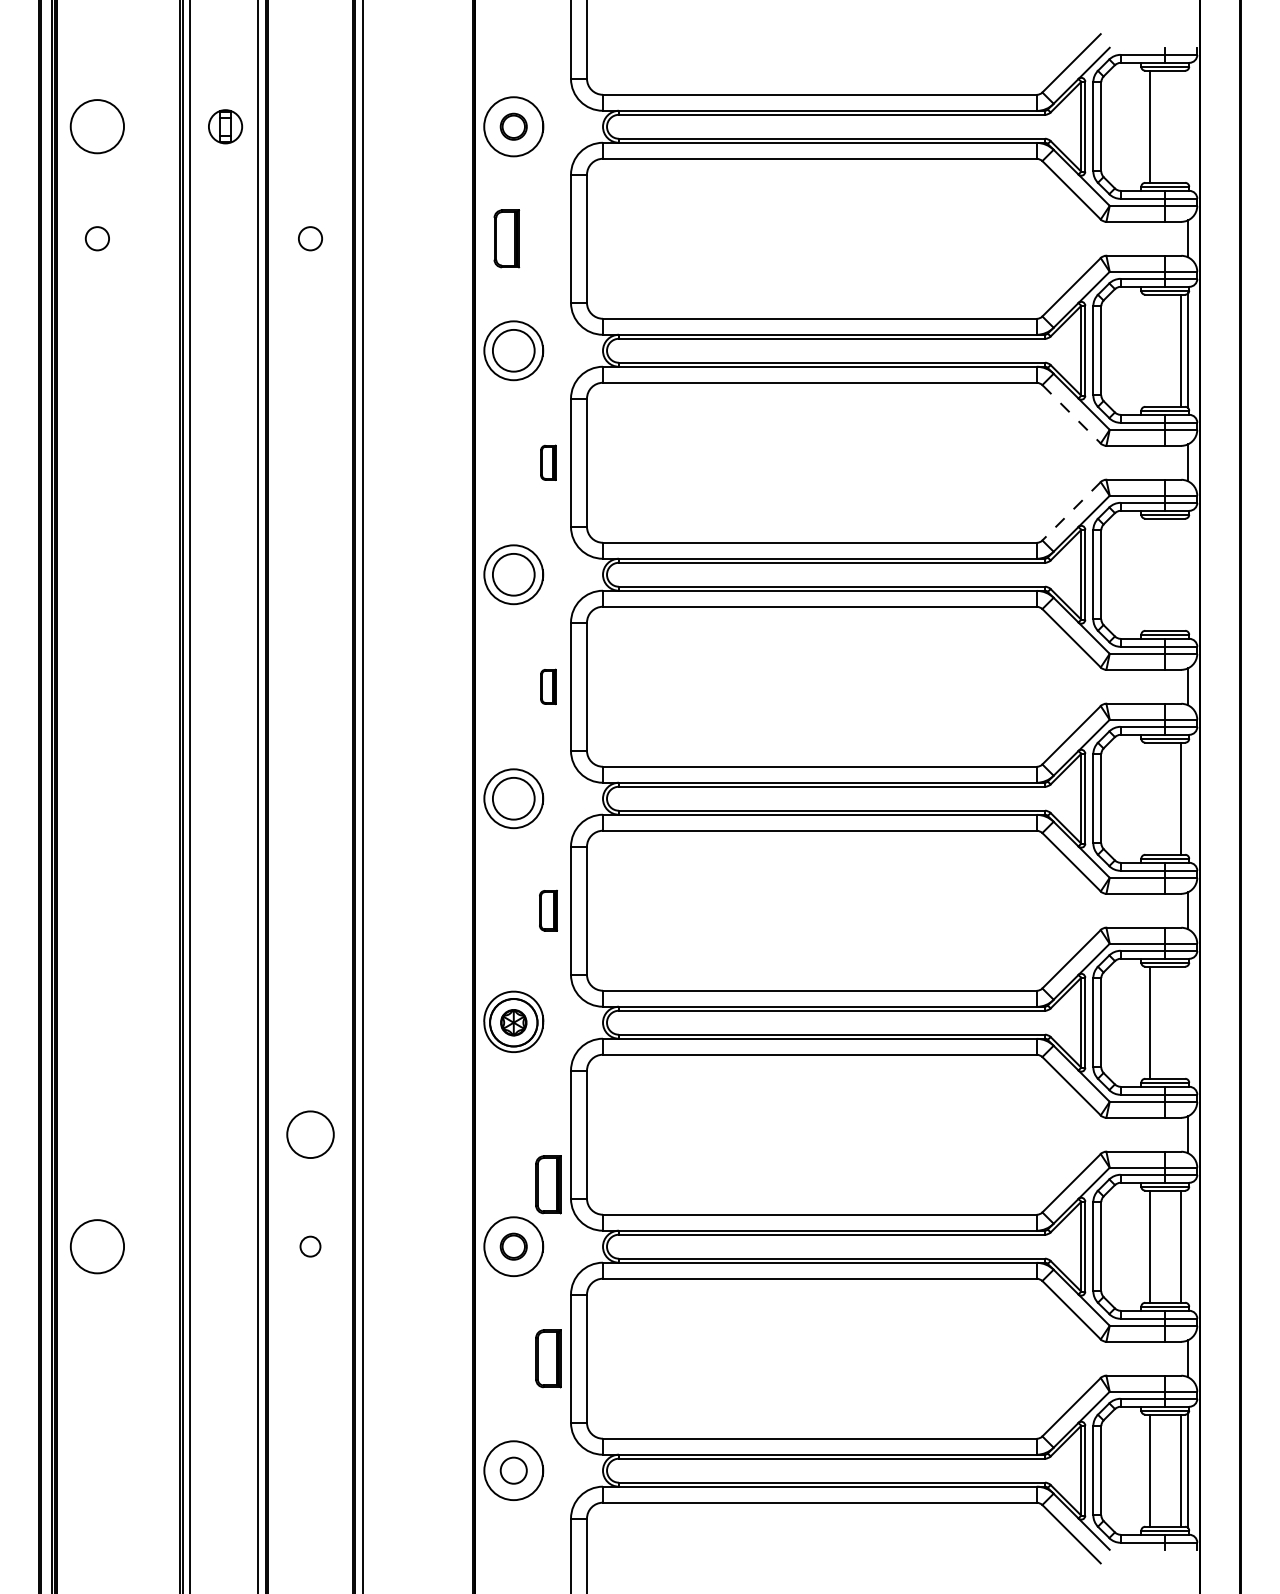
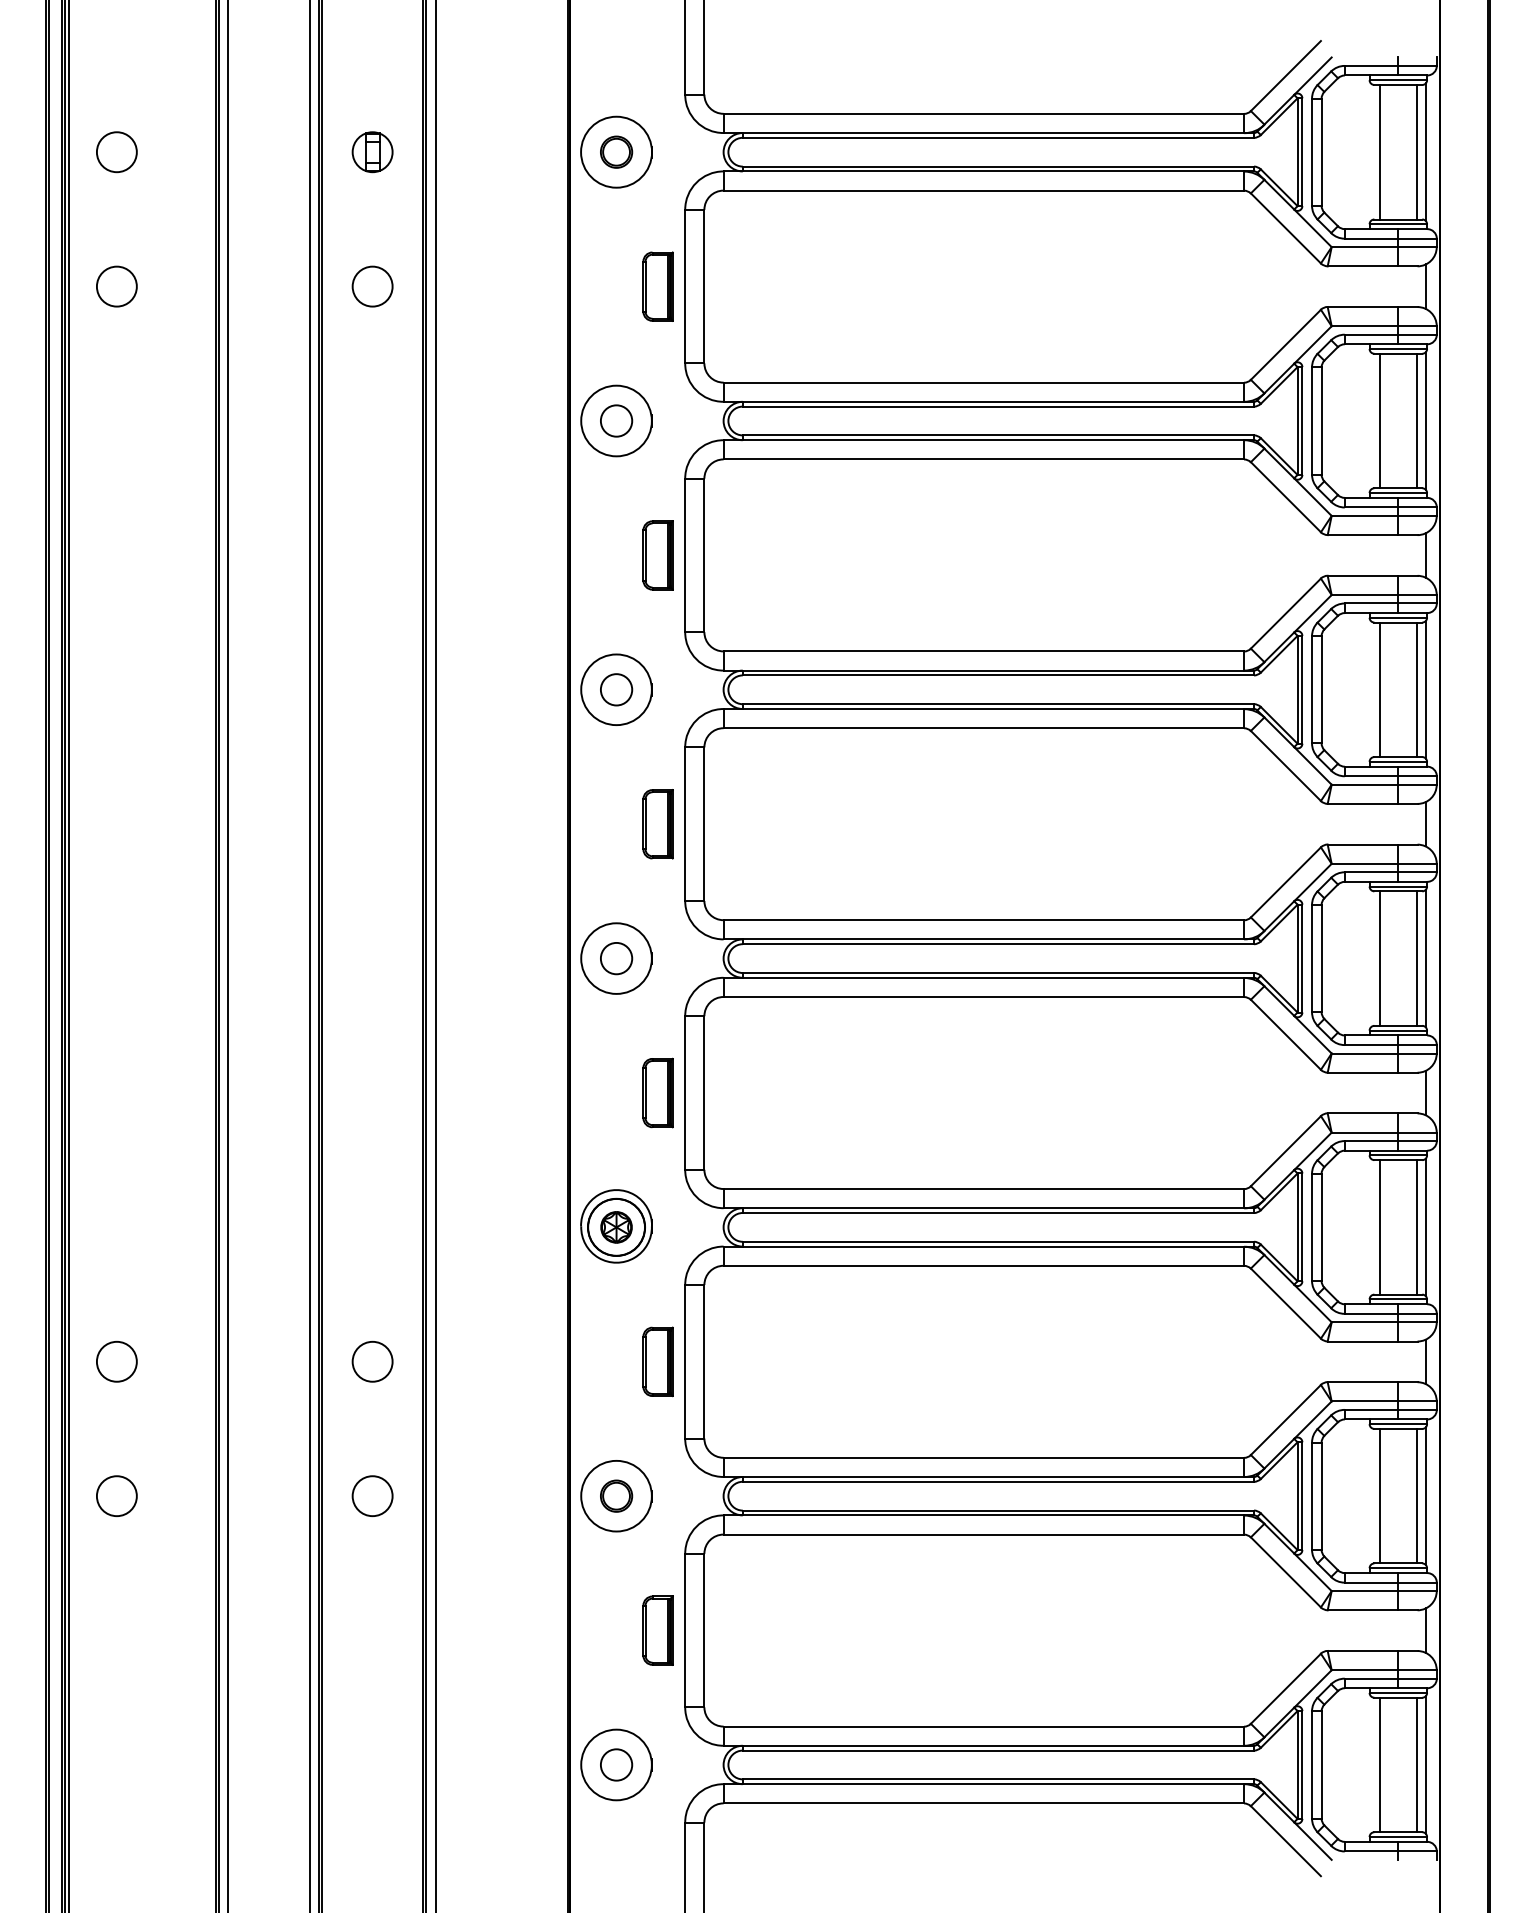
circle: (97, 127) -> (116, 152), size x0.62
part: (225, 127) -> (372, 152), moved
line: (1180, 127) -> (1416, 152), added
line: (1188, 127) -> (1426, 152), added
circle: (97, 238) -> (116, 286), size x1.43
circle: (310, 238) -> (372, 286), size x1.43
part: (506, 238) -> (657, 286), moved
circle: (513, 350) -> (616, 420), size x0.62
line: (1149, 350) -> (1379, 420), added
line: (1071, 414) -> (1285, 497), dashed -> solid
part: (547, 462) -> (657, 555), size x1.67
line: (1071, 511) -> (1285, 613), dashed -> solid
circle: (513, 574) -> (616, 689), size x0.62
line: (1149, 574) -> (1379, 689), added
line: (1180, 574) -> (1416, 689), added
line: (1188, 574) -> (1426, 689), added
part: (547, 687) -> (657, 824), size x1.67
circle: (513, 798) -> (616, 958), size x0.62
line: (1149, 798) -> (1379, 958), added
line: (1188, 798) -> (1426, 958), added
part: (547, 910) -> (657, 1092), size x1.43
line: (1180, 1022) -> (1416, 1227), added
line: (1188, 1022) -> (1426, 1227), added
circle: (97, 1134) -> (116, 1361), added
circle: (310, 1134) -> (372, 1361), size x0.71
part: (547, 1184) -> (657, 1361), moved
circle: (97, 1246) -> (116, 1496), size x0.62
circle: (310, 1246) -> (372, 1495), size x1.67
line: (1188, 1246) -> (1426, 1496), added

